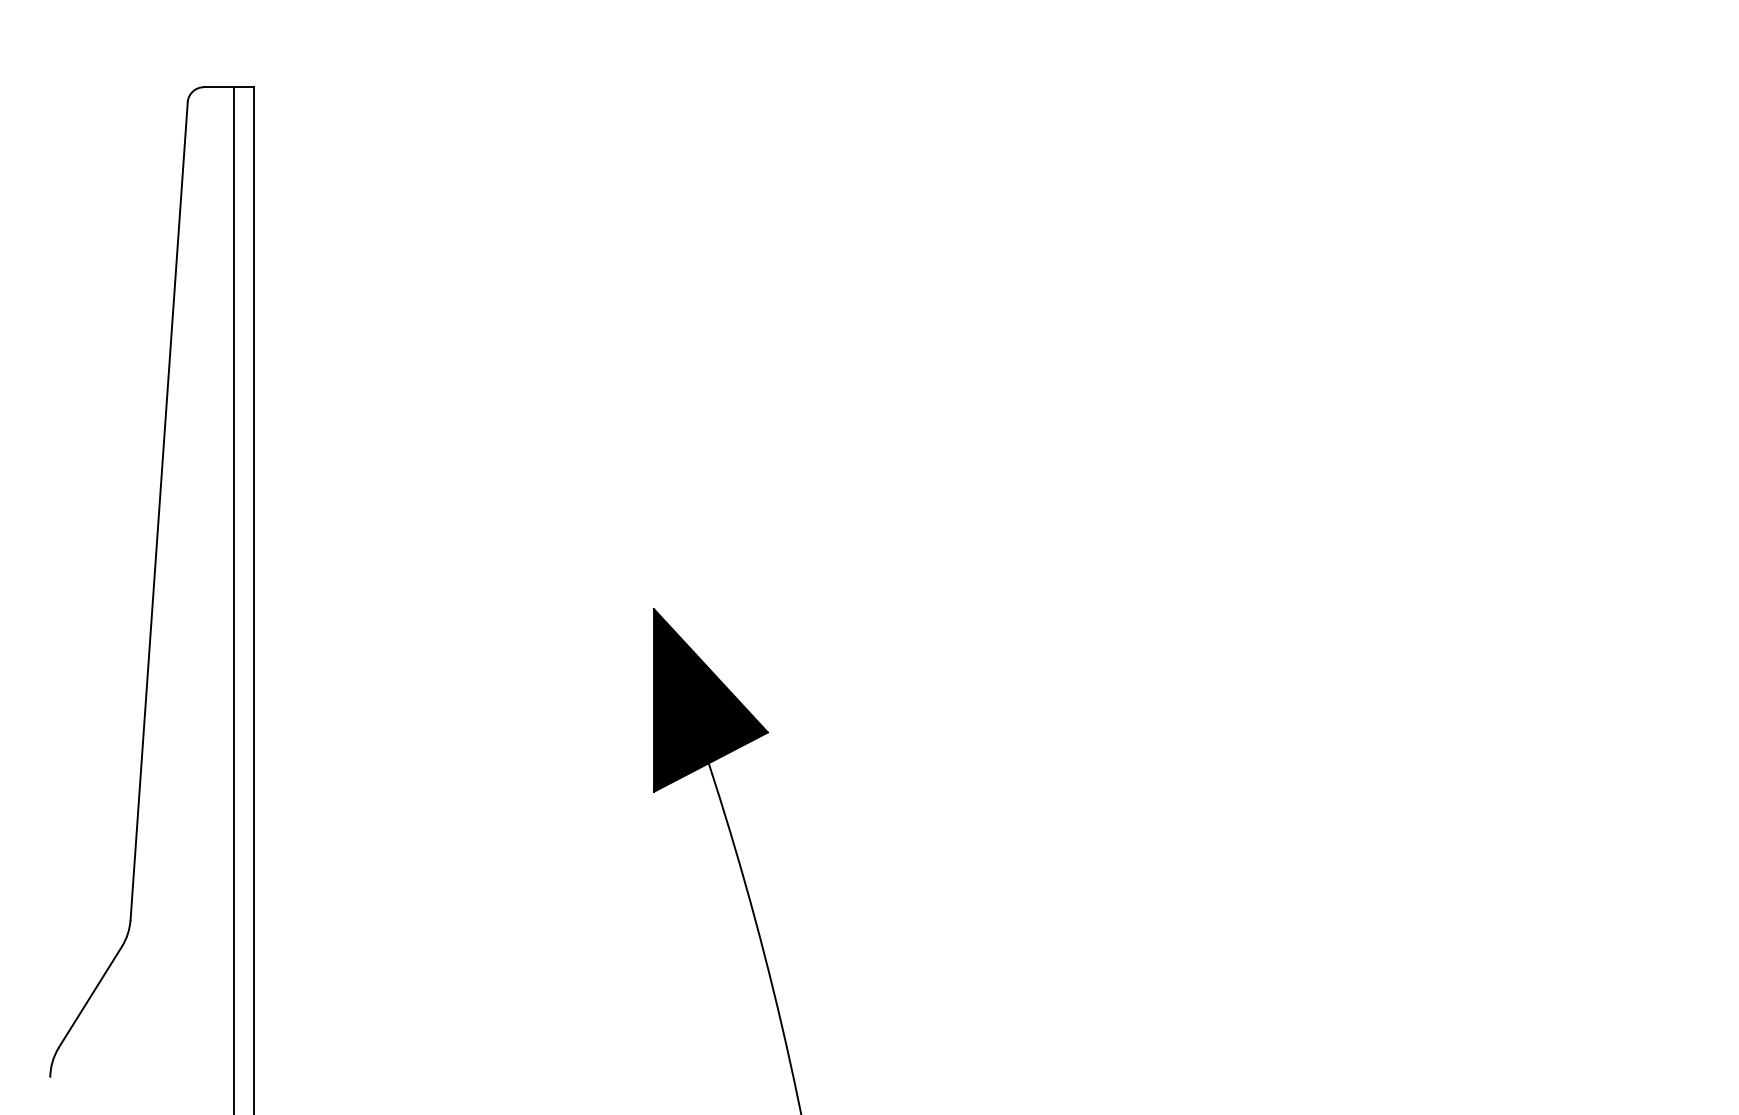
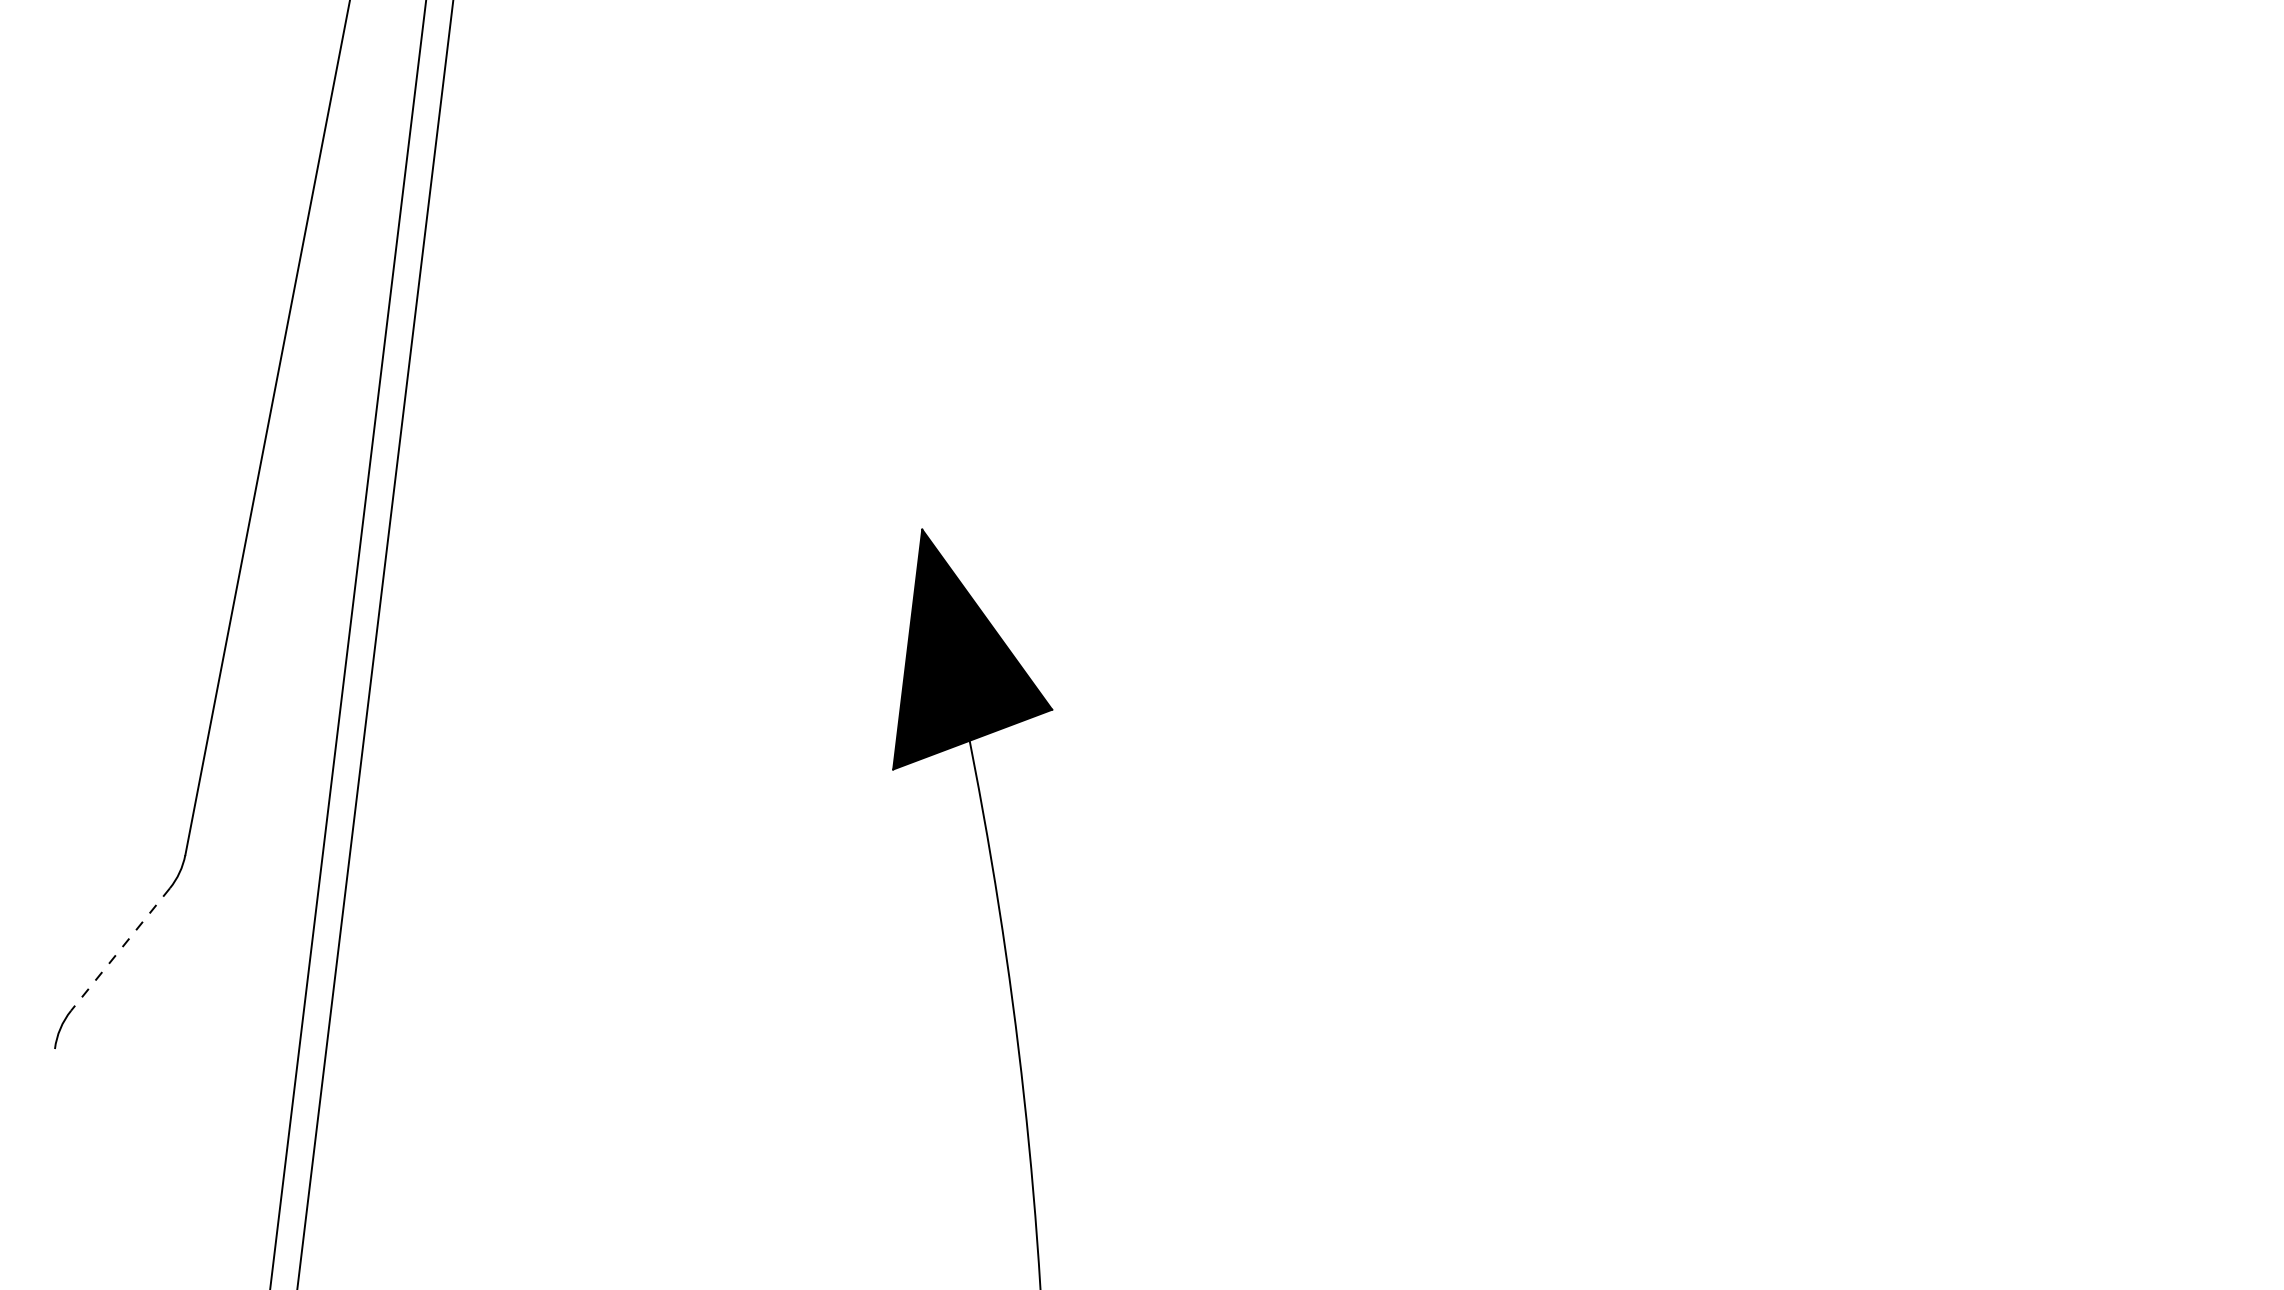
line: (90, 997) -> (120, 950), solid -> dashed

